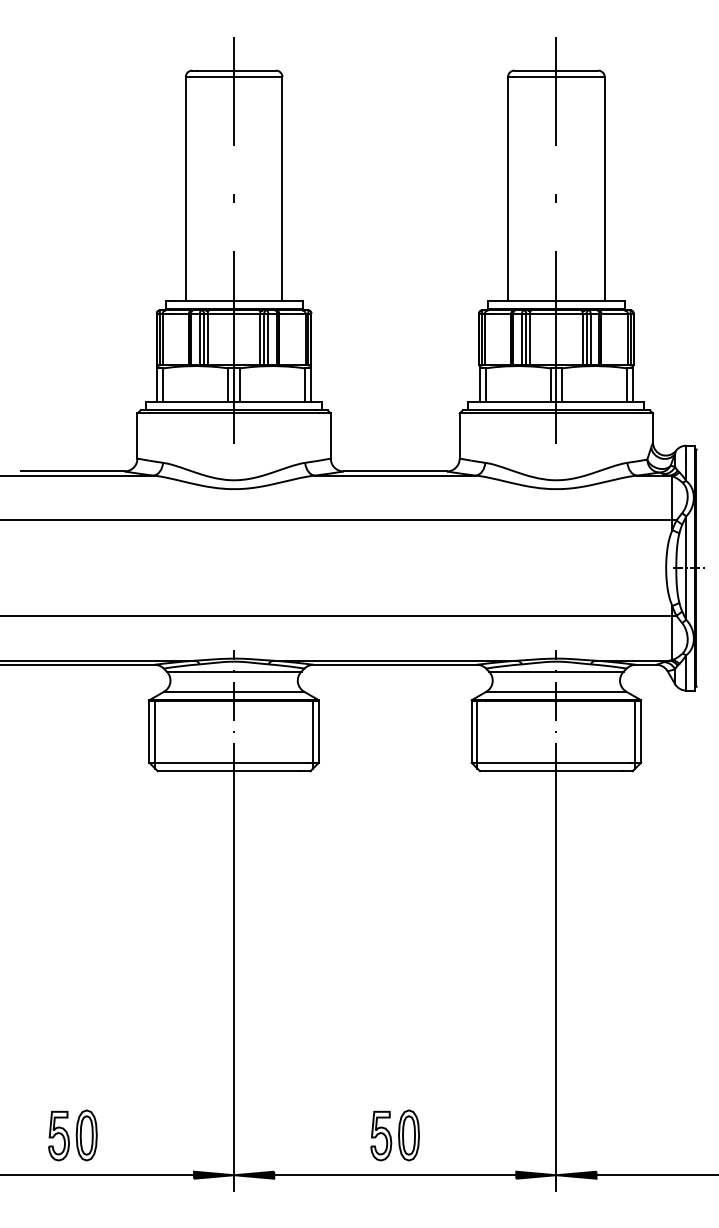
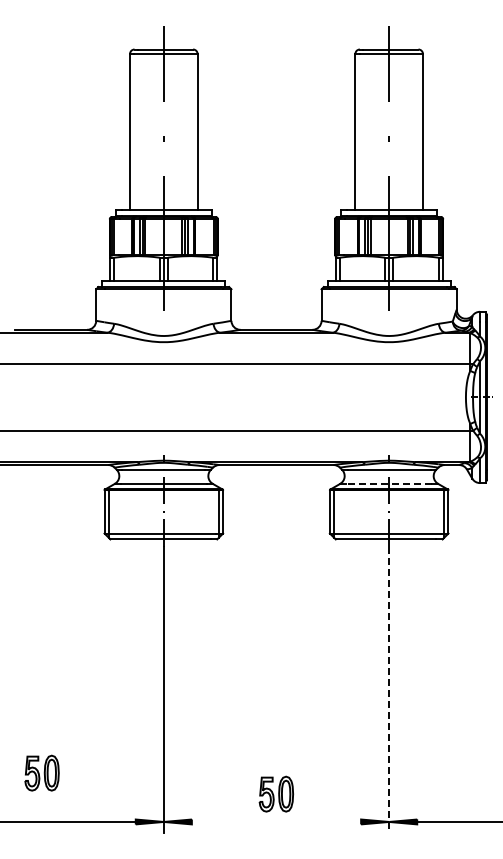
line: (555, 691) -> (388, 483), solid -> dashed
line: (556, 987) -> (389, 690), solid -> dashed
part: (72, 1134) -> (41, 772), moved
line: (395, 1174) -> (276, 821), removed

